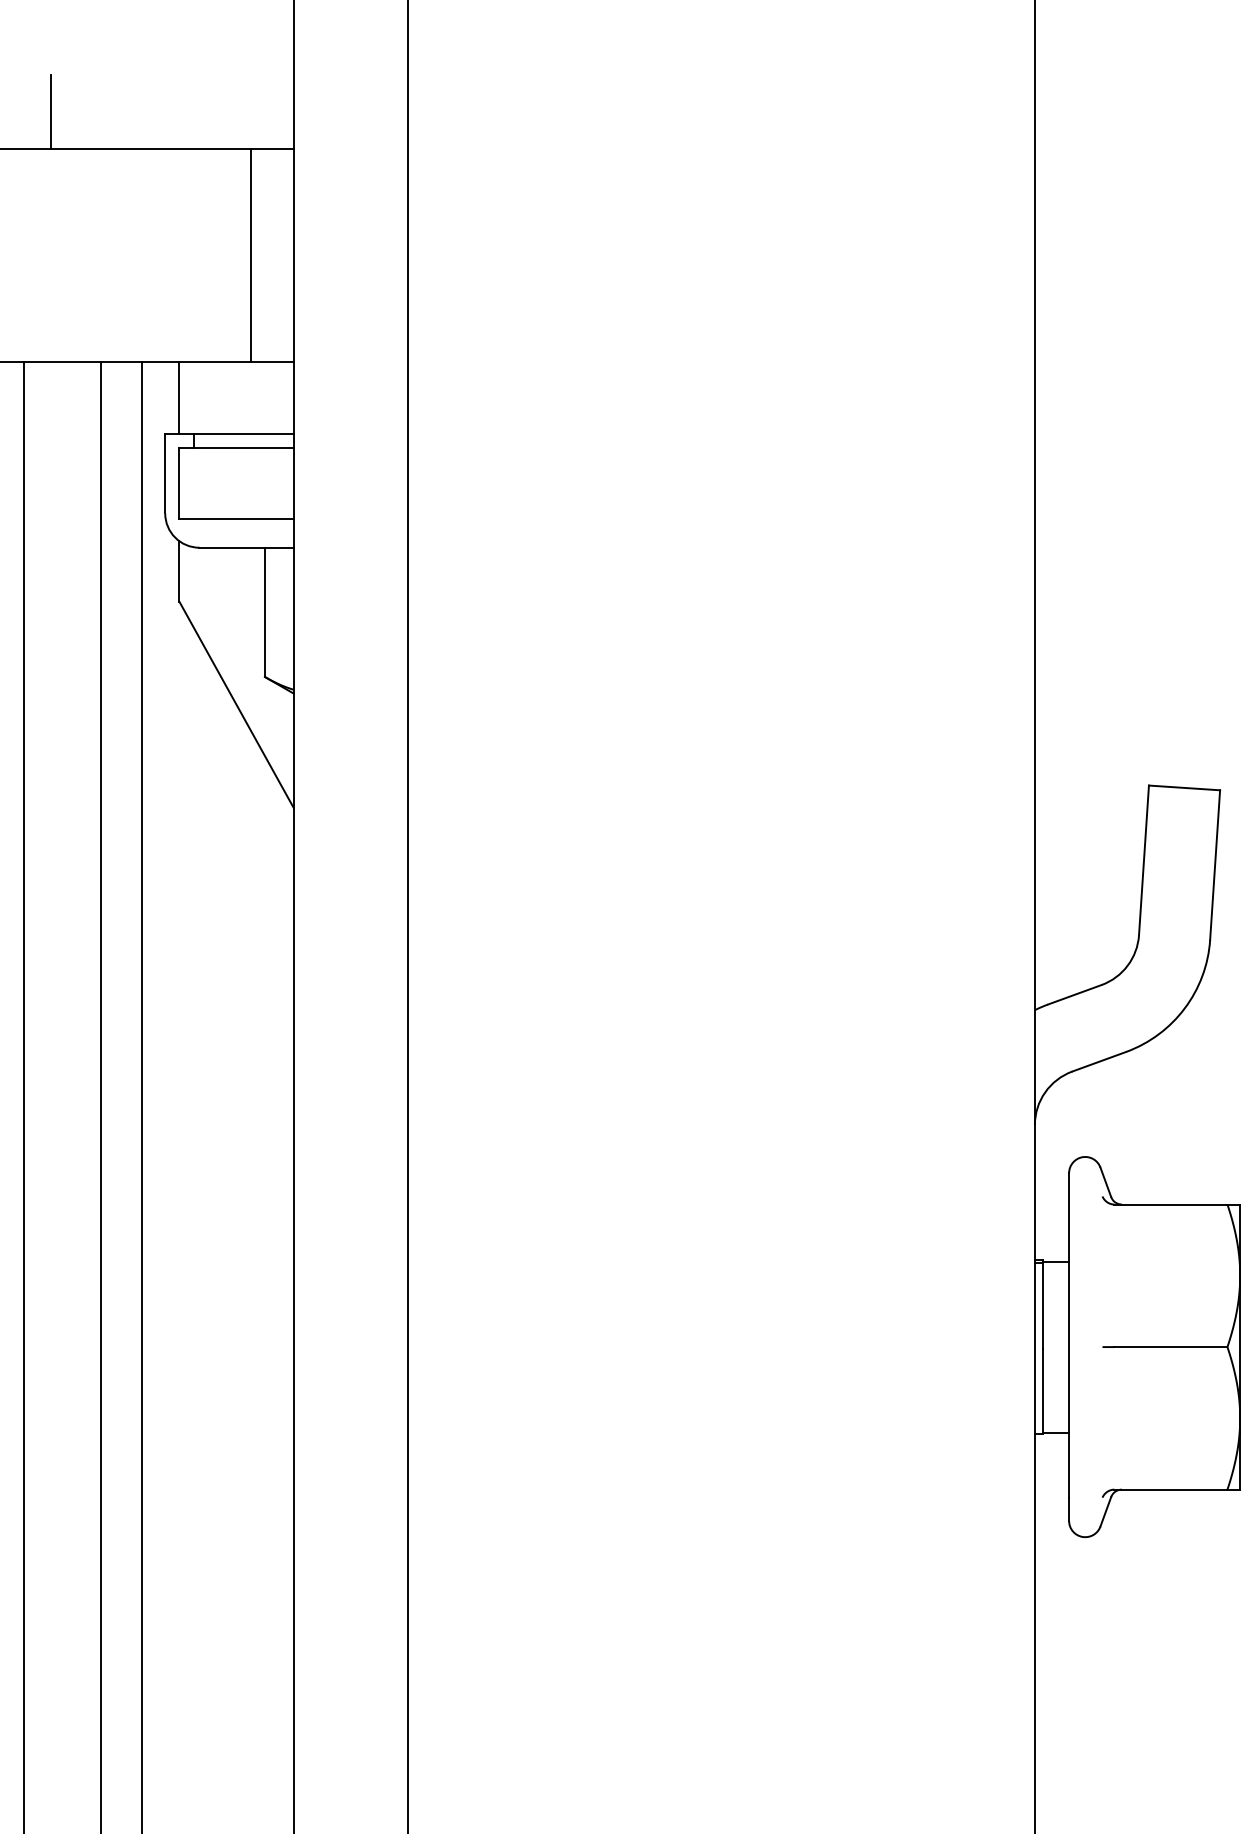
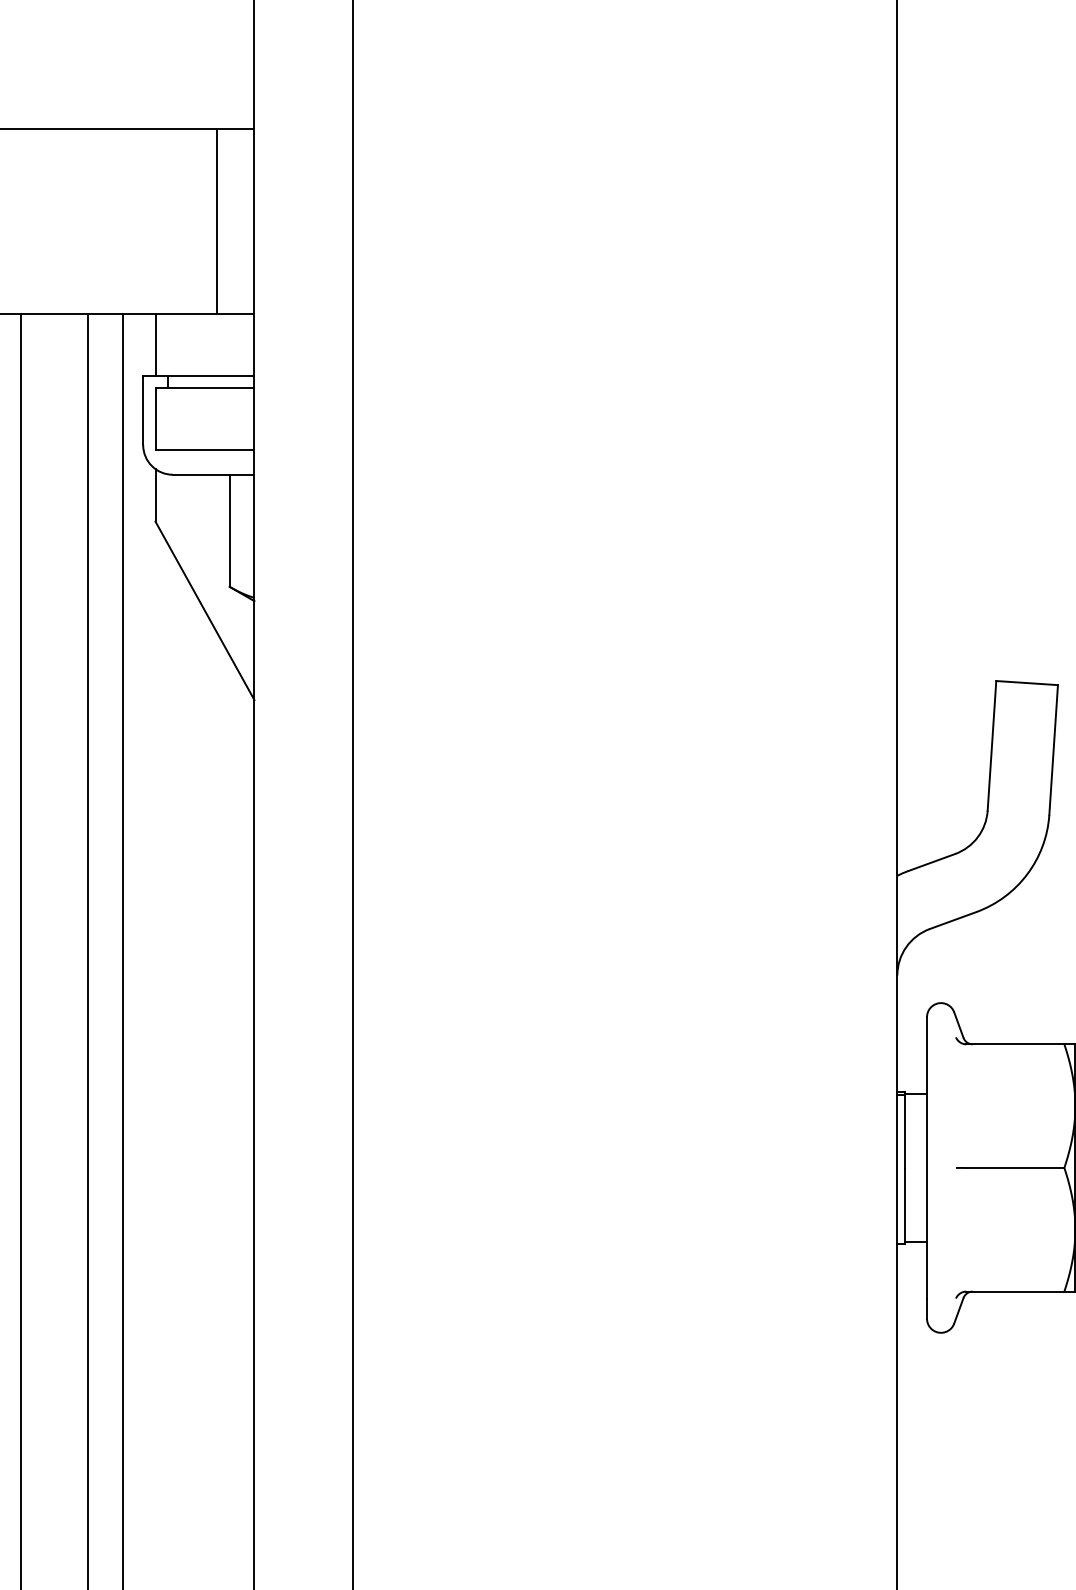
line: (51, 111) -> (44, 96), removed

